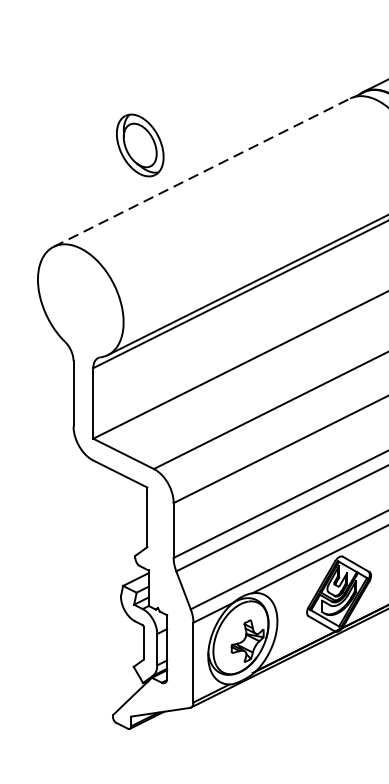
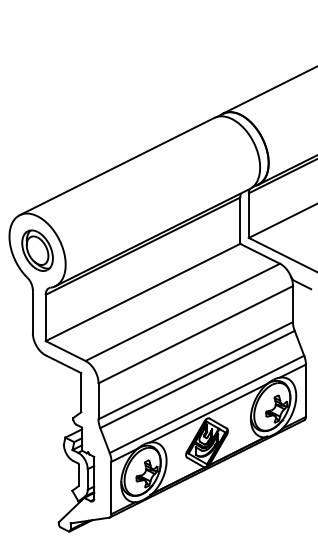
part: (140, 145) -> (37, 250), moved
line: (202, 172) -> (117, 166), dashed -> solid

